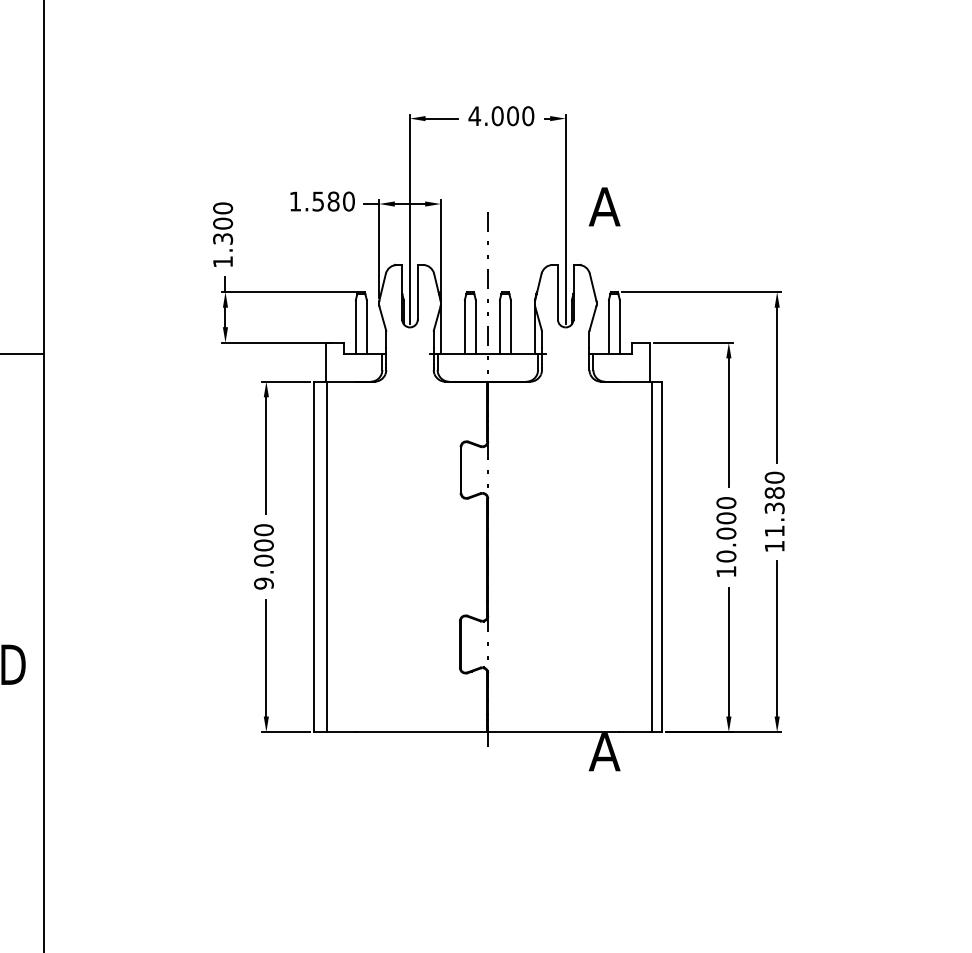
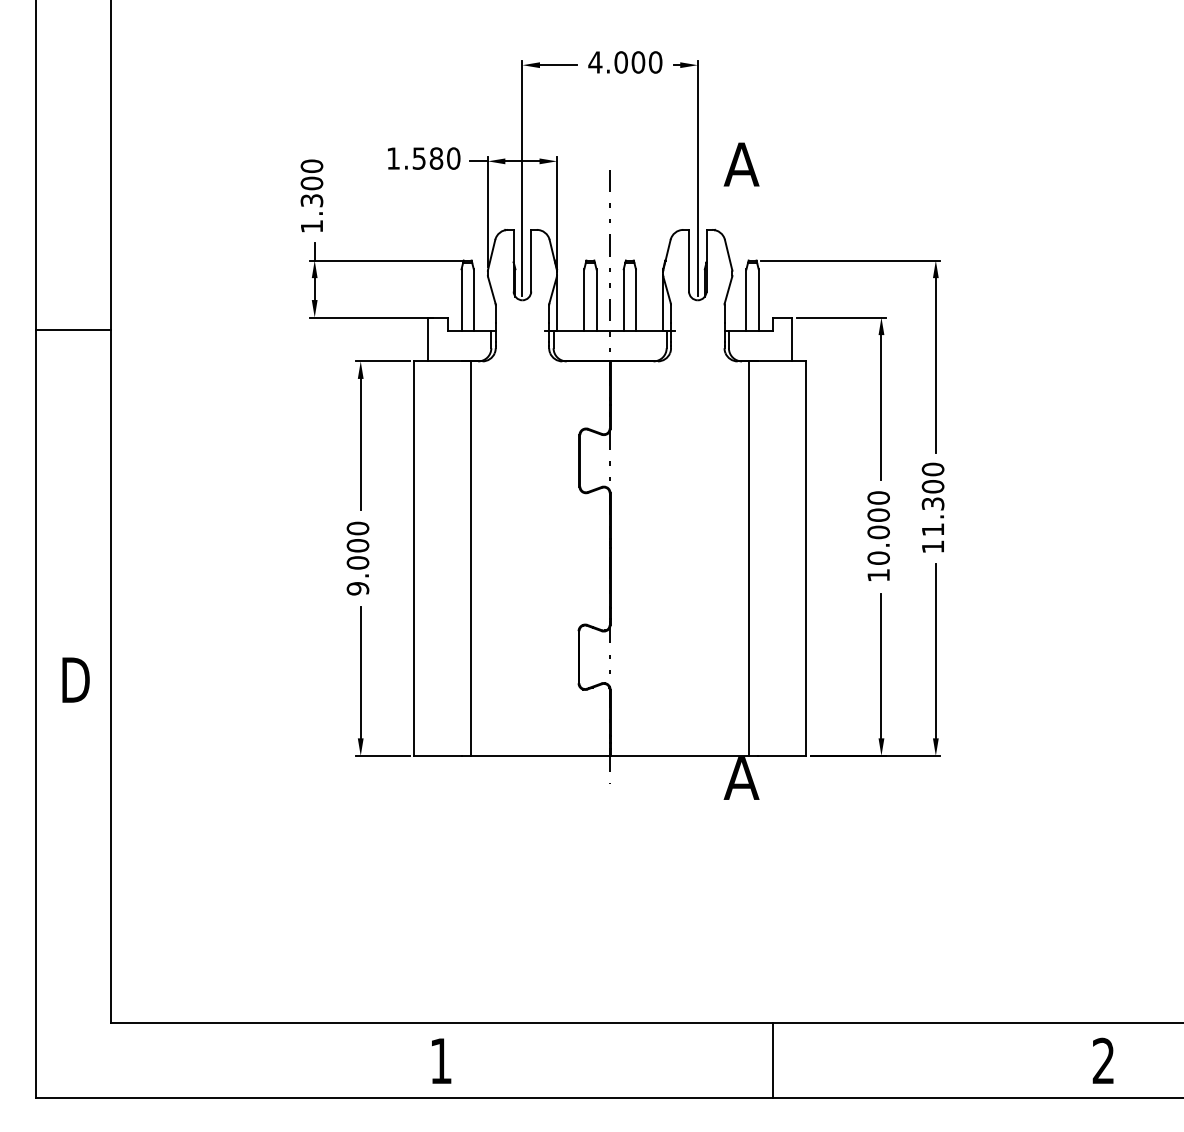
text: (775, 492) -> (933, 486), 11.380 -> 11.300
line: (326, 556) -> (470, 558), moved
line: (652, 556) -> (749, 558), moved

